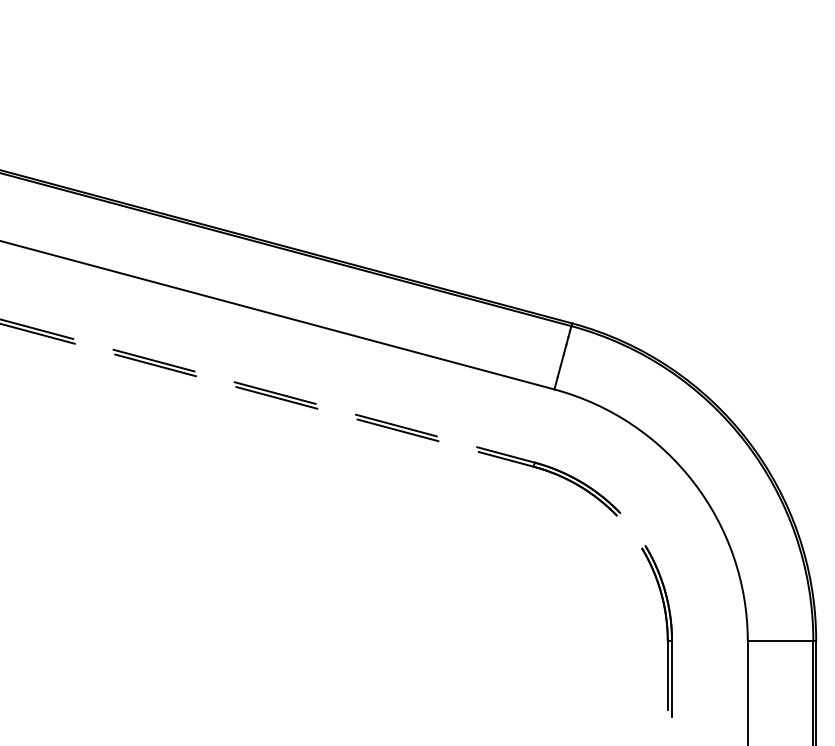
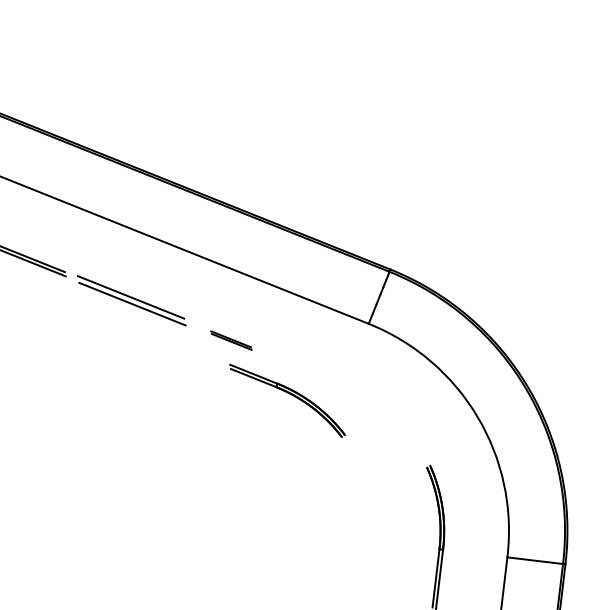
part: (275, 395) -> (131, 300), size x1.6
part: (397, 427) -> (231, 340), size x0.6
part: (550, 473) -> (289, 394), moved

